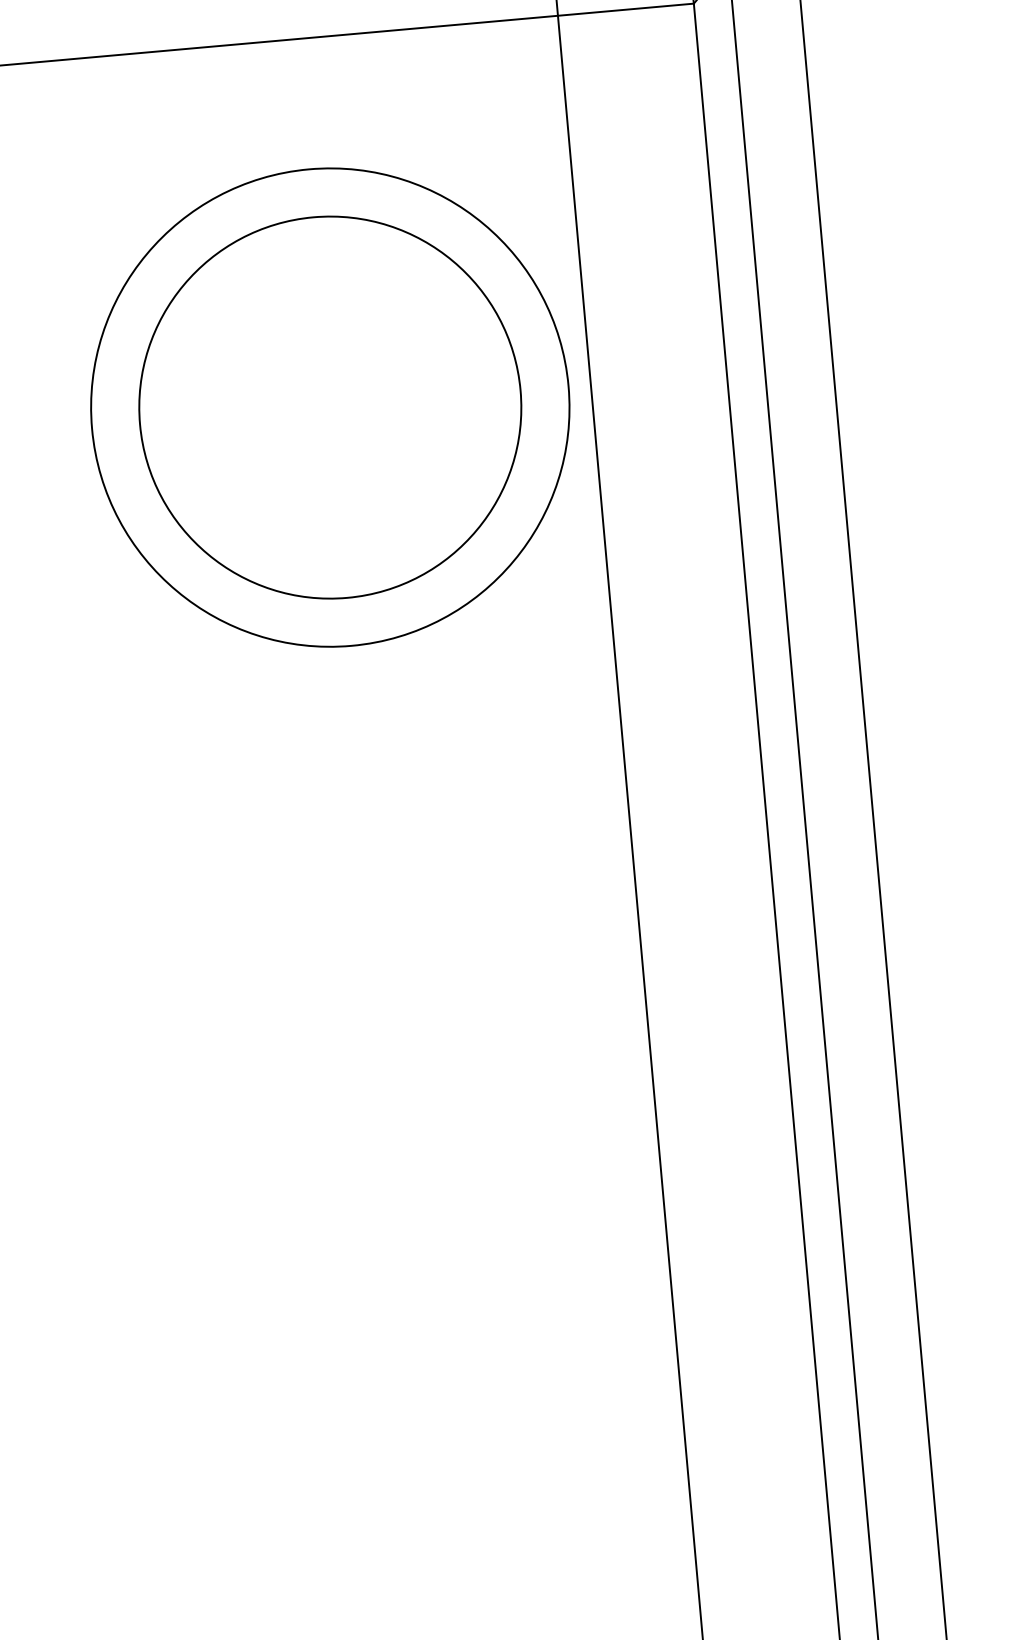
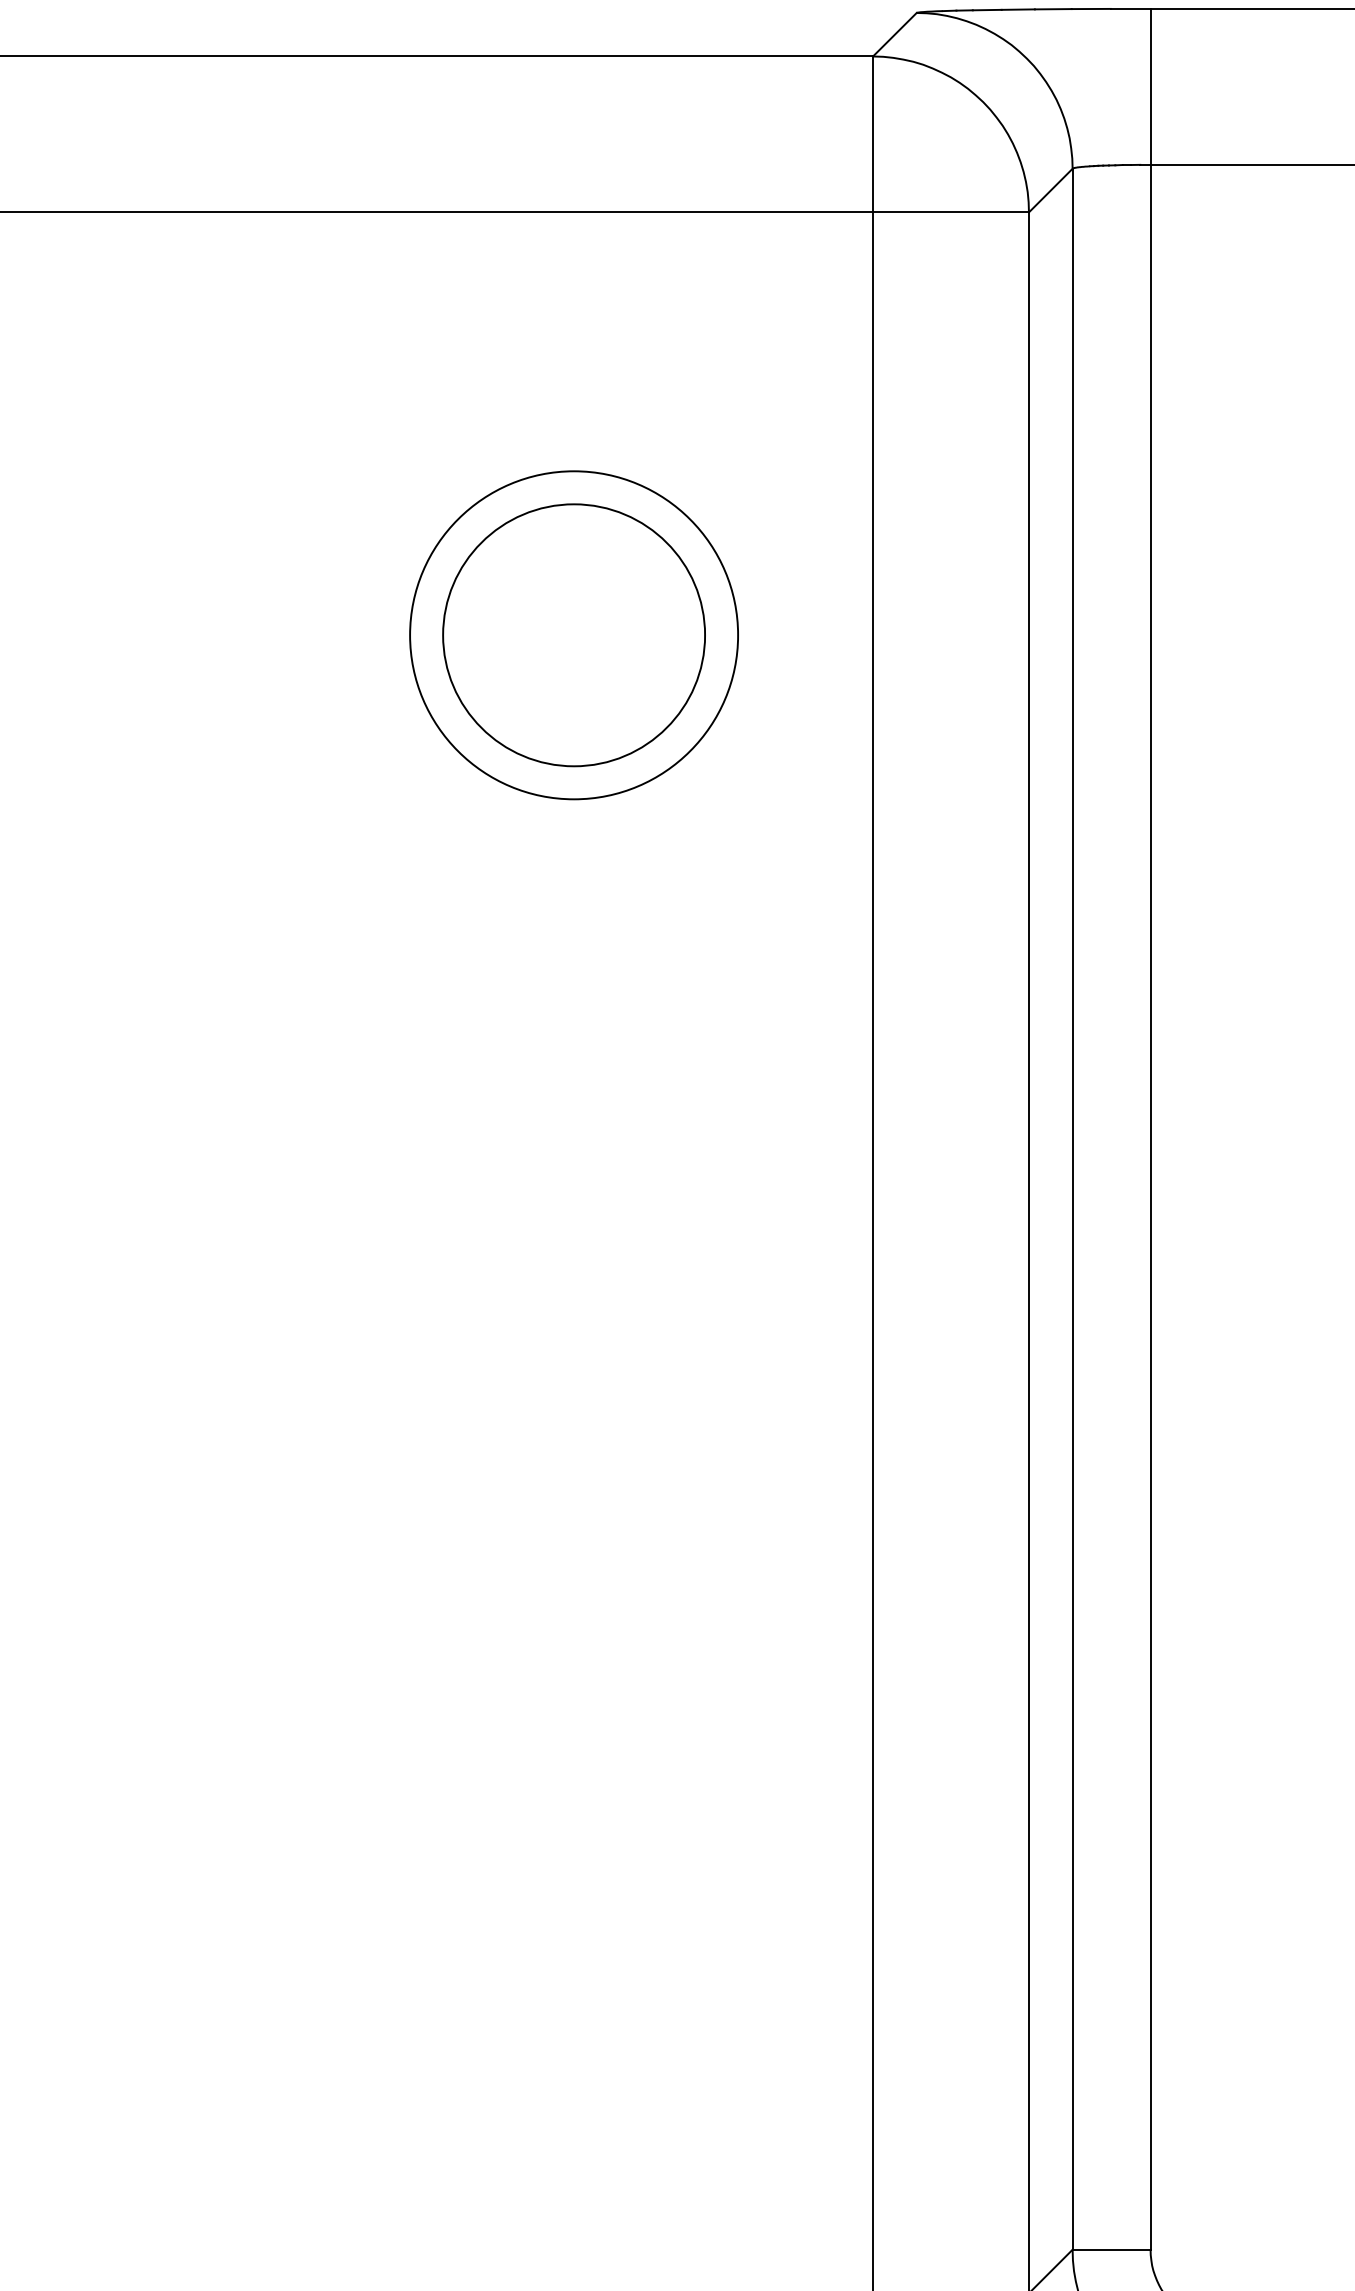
circle: (329, 406) -> (573, 634), size x0.6
circle: (329, 407) -> (573, 635), size x0.6

